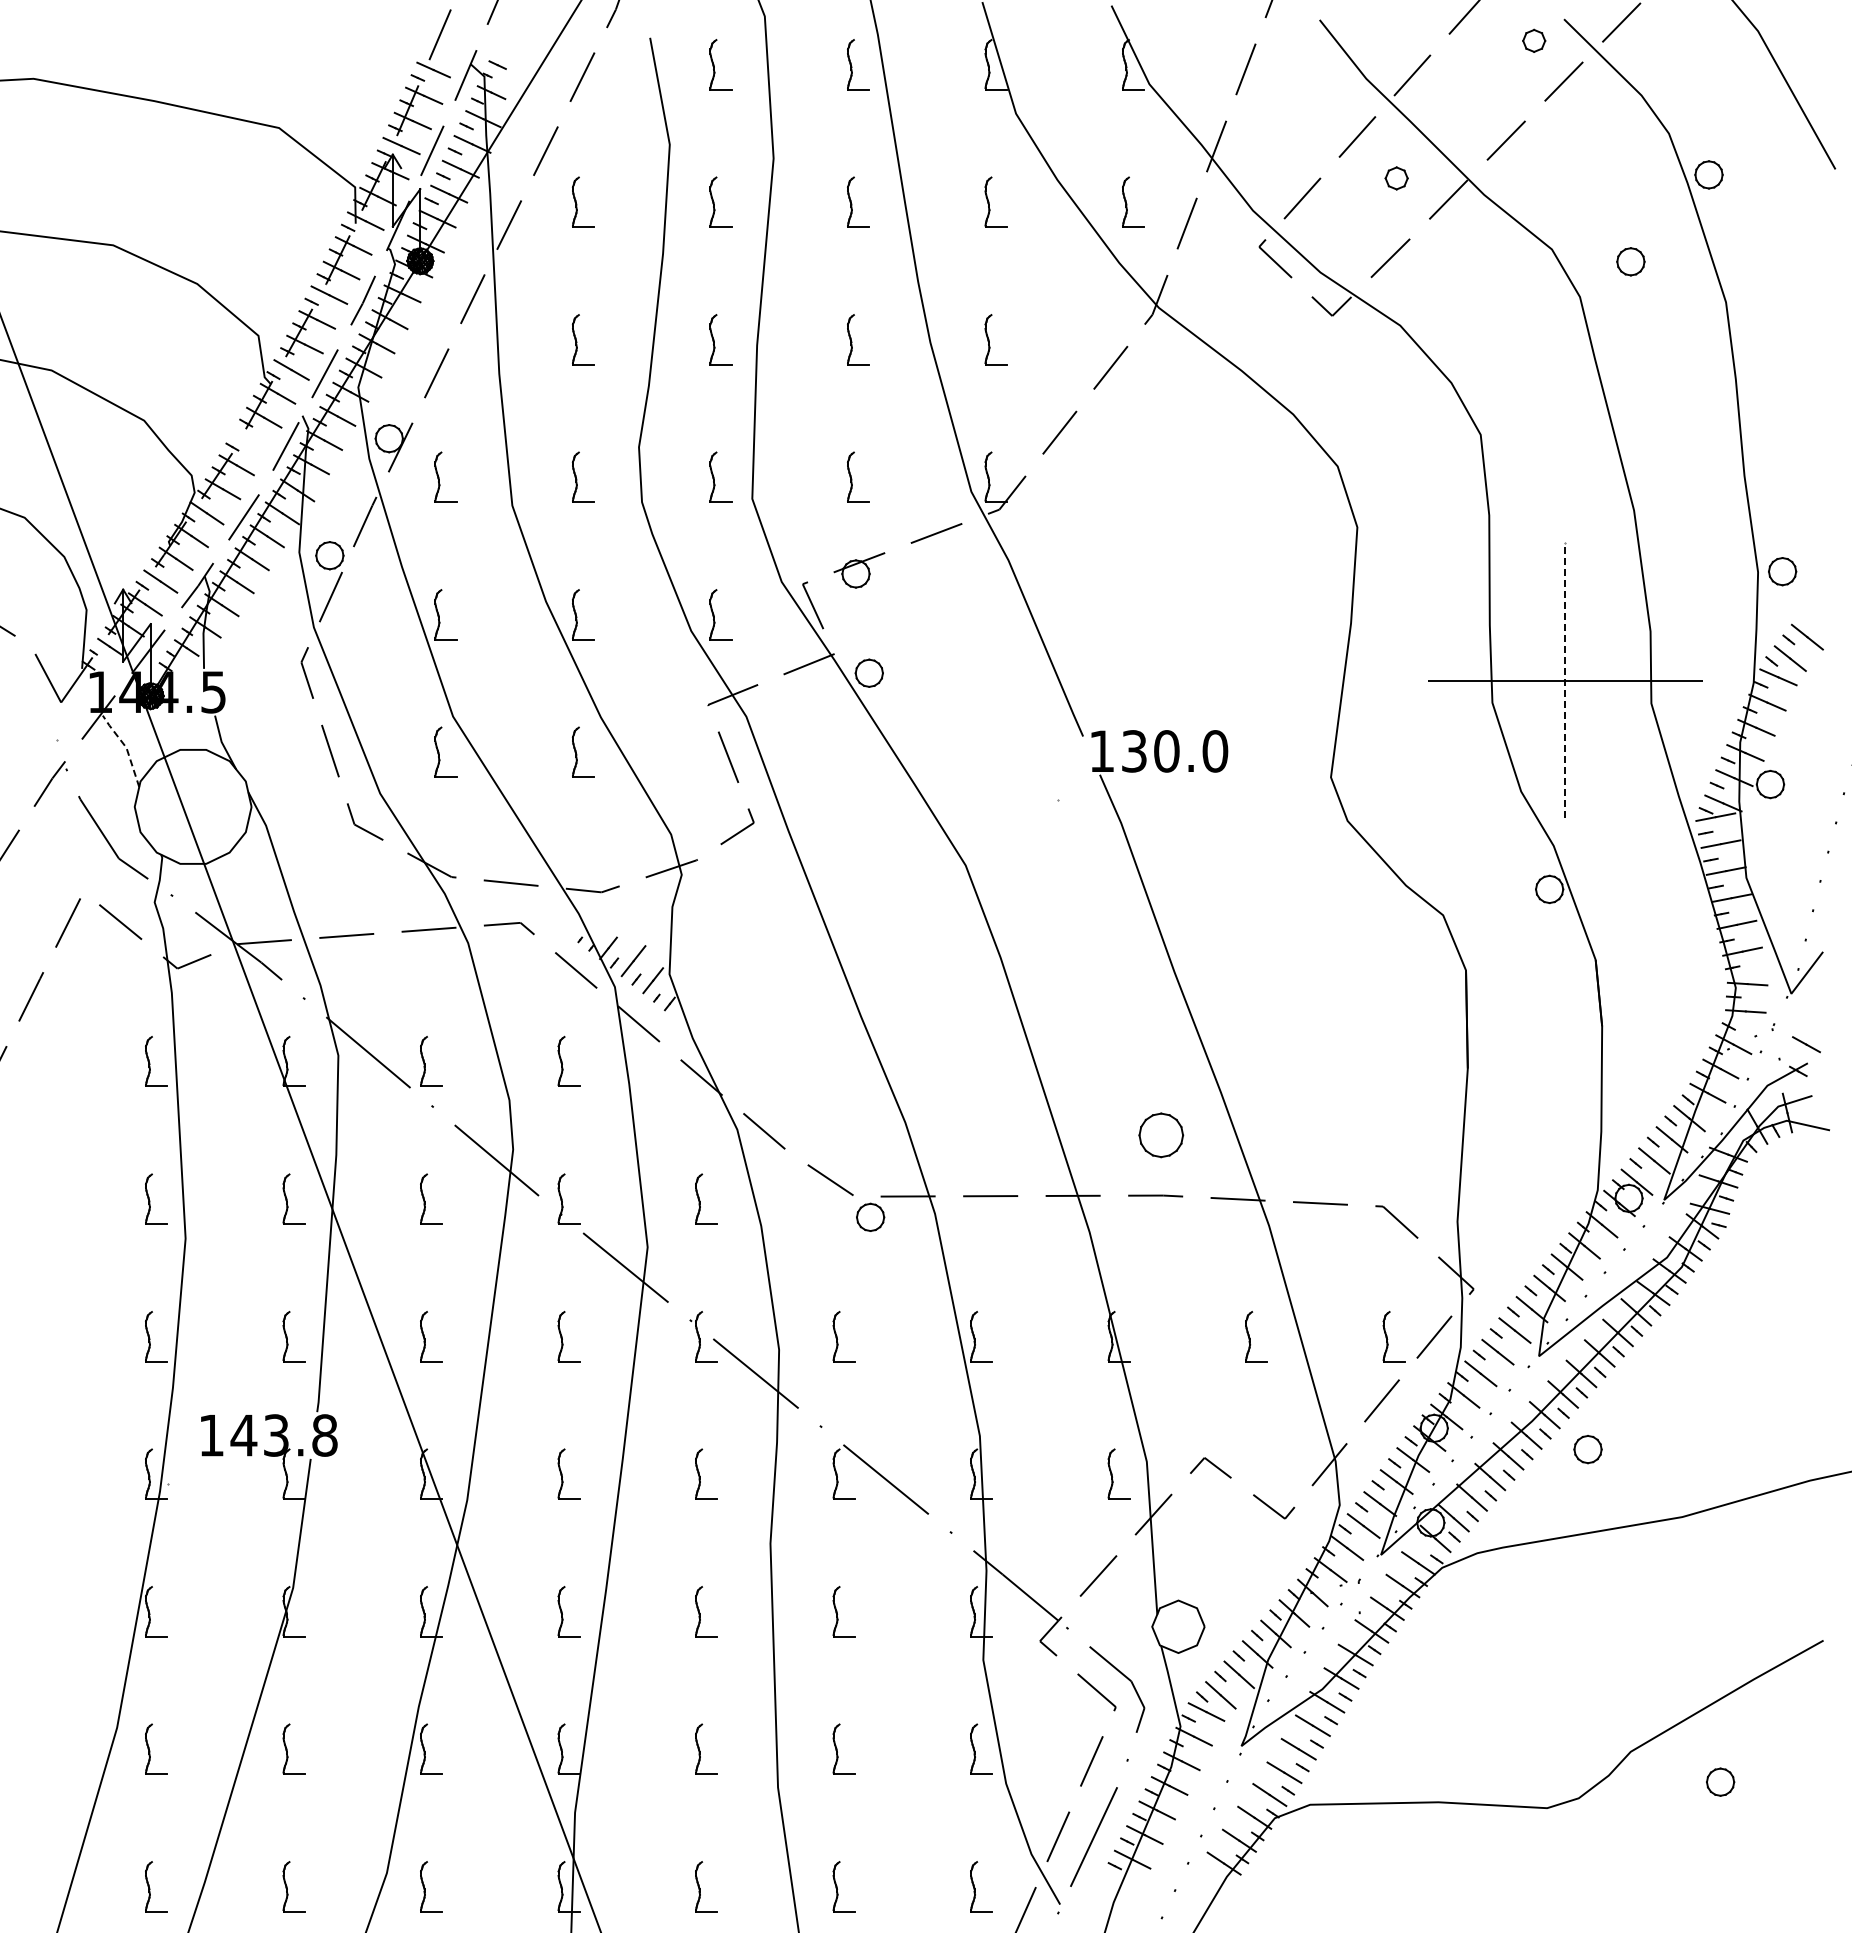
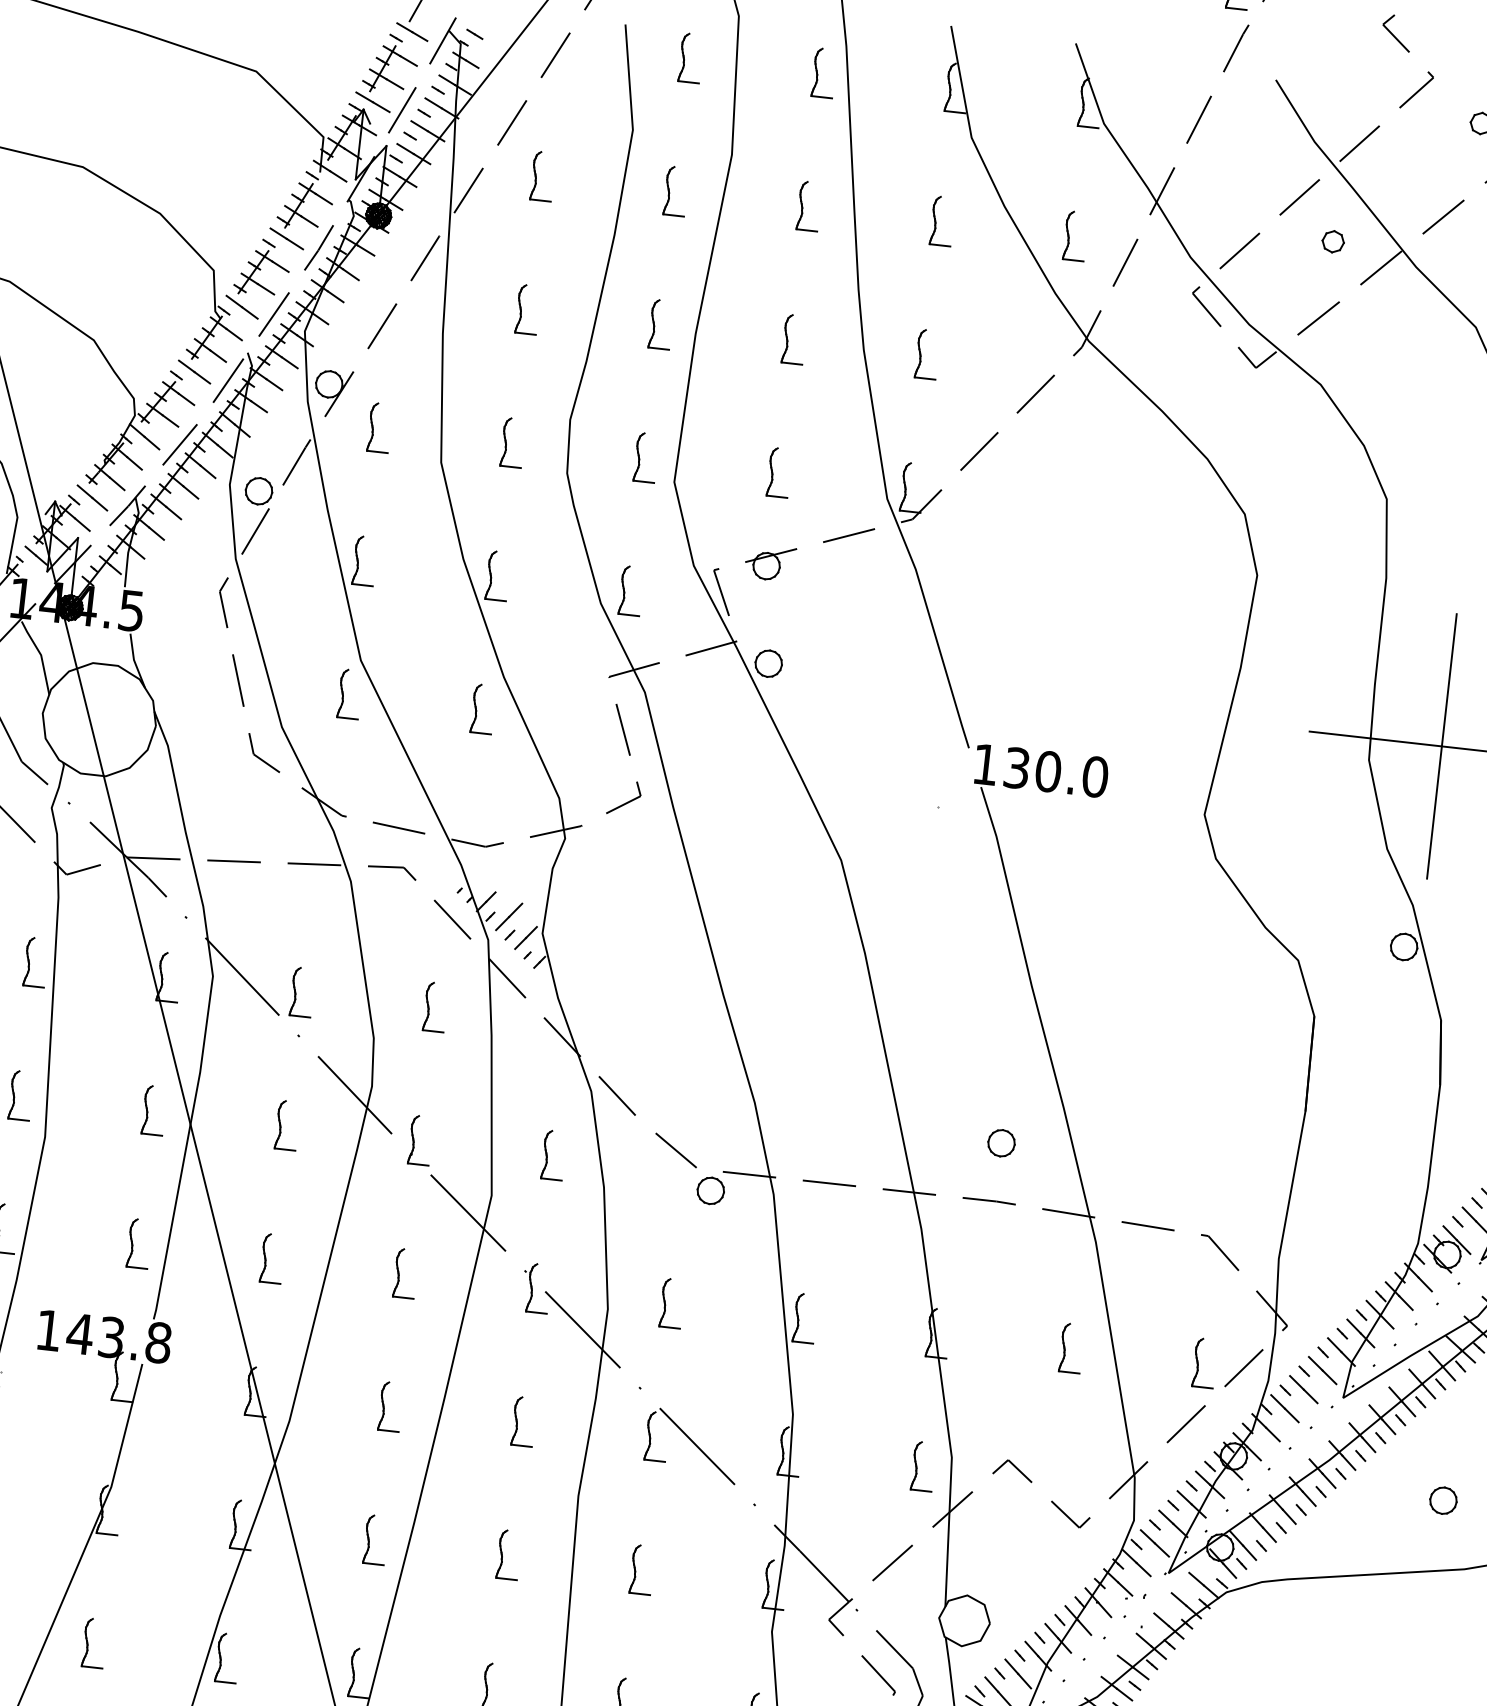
line: (250, 441) -> (194, 372), added
line: (1565, 680) -> (1442, 746), dashed -> solid
line: (126, 747) -> (41, 654), dashed -> solid
part: (1161, 1135) -> (1001, 1143), size x0.62
part: (1587, 1449) -> (1442, 1500), moved

